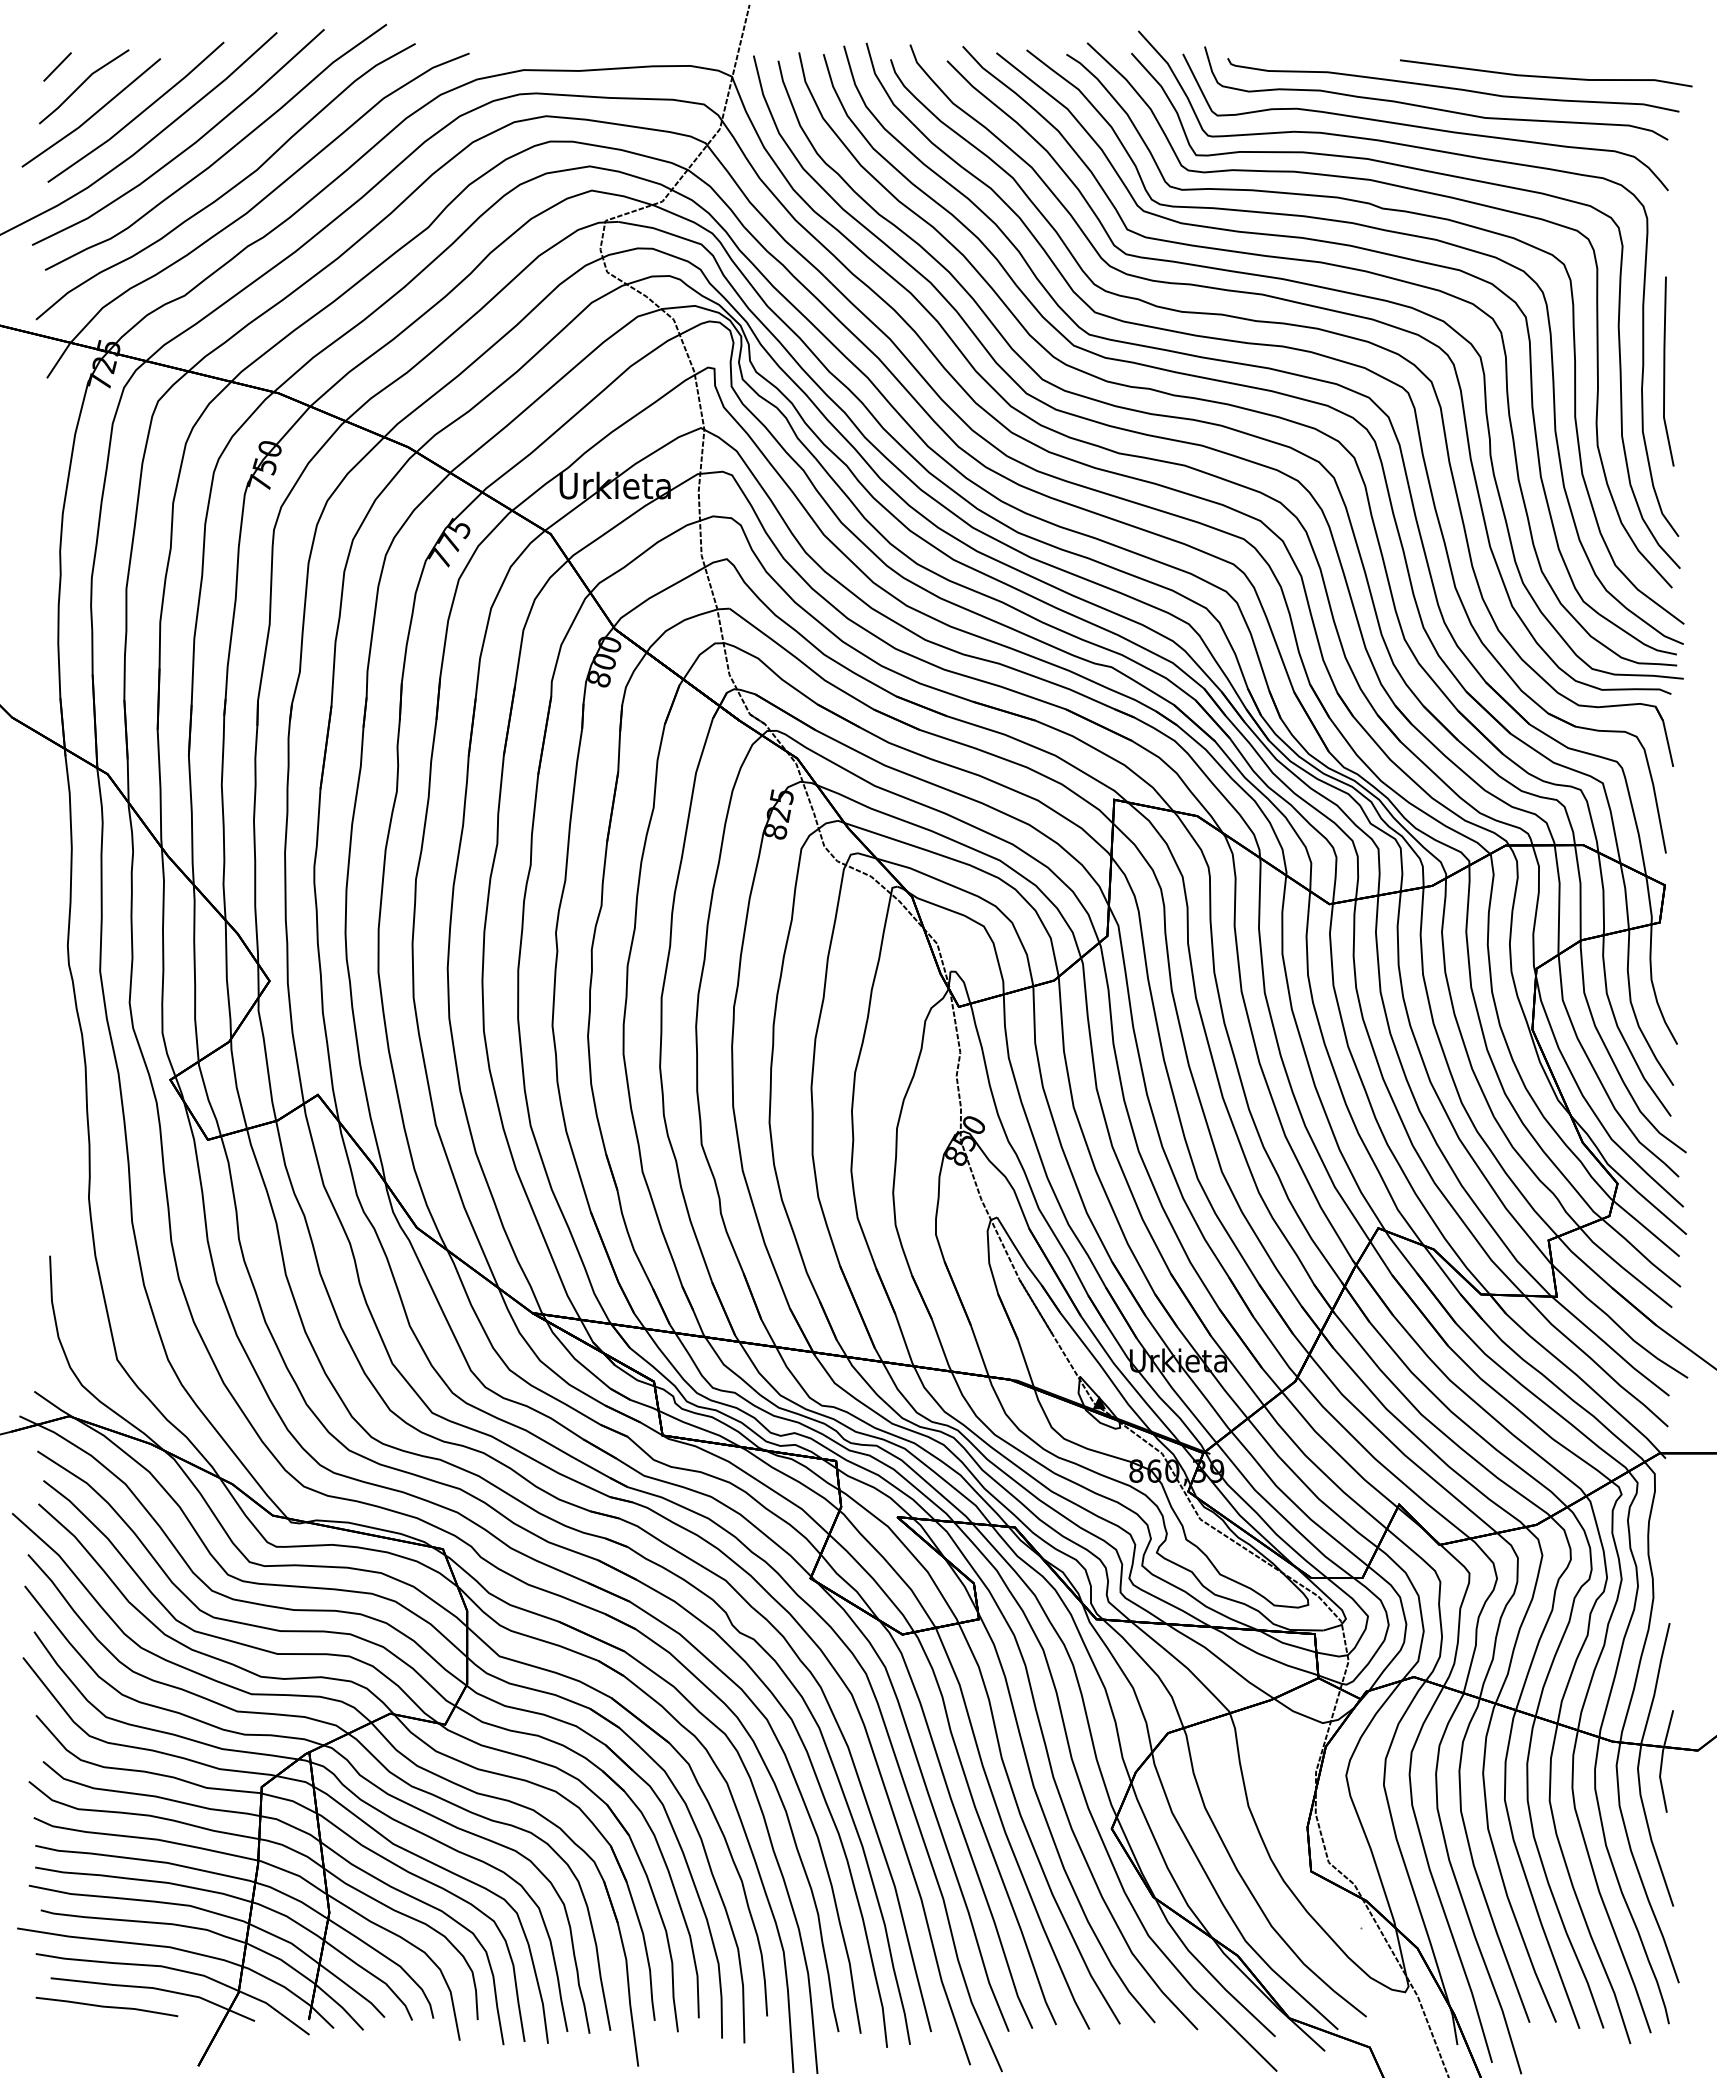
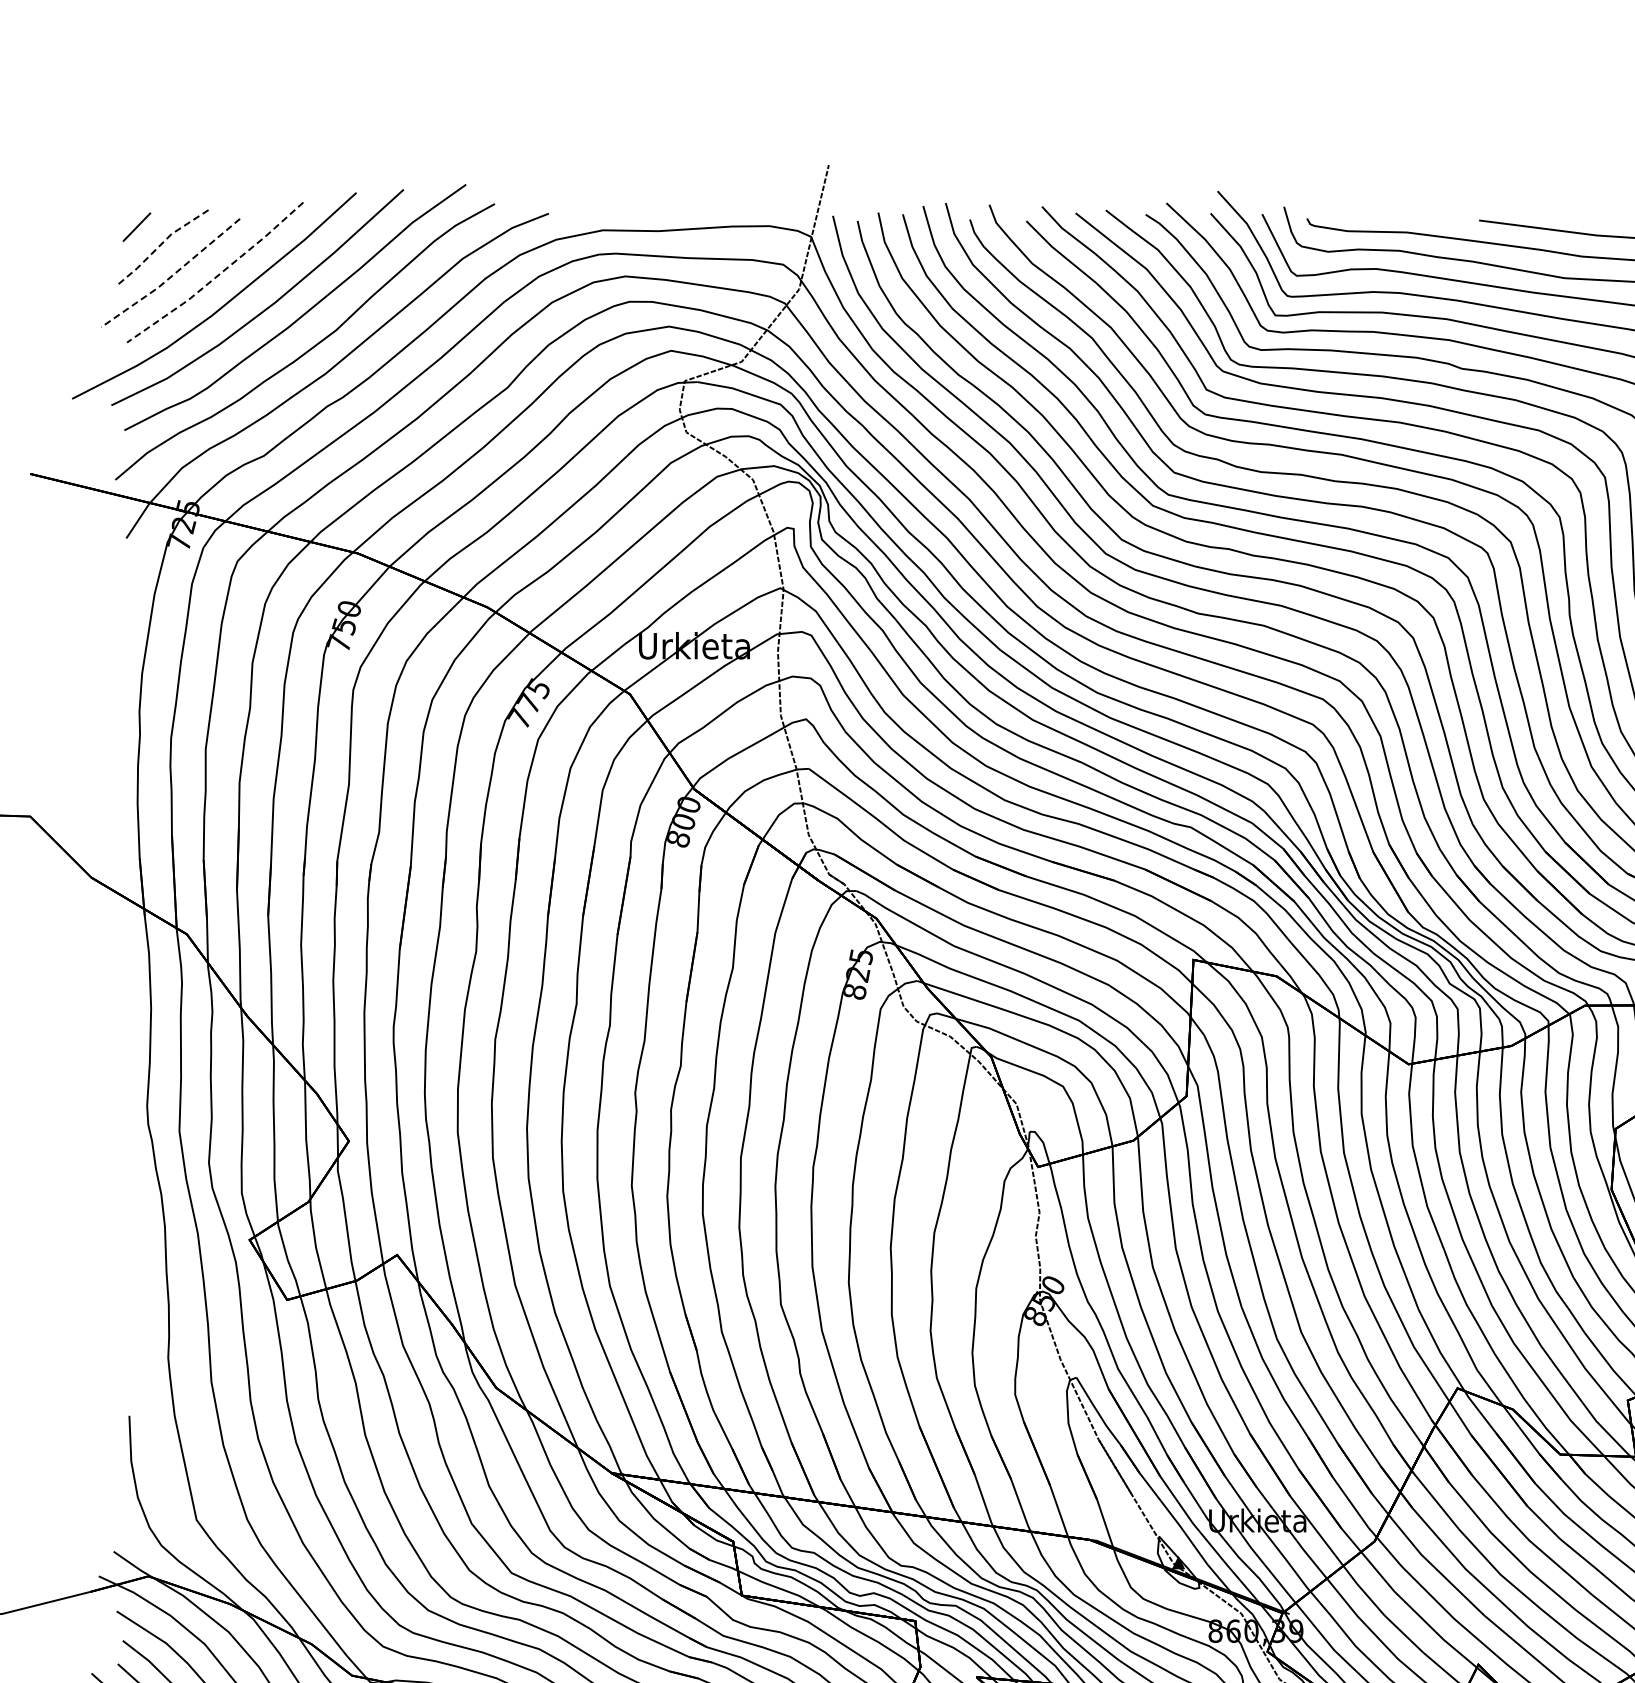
line: (81, 84) -> (160, 244), solid -> dashed
line: (138, 115) -> (217, 275), solid -> dashed
line: (92, 116) -> (171, 276), solid -> dashed

